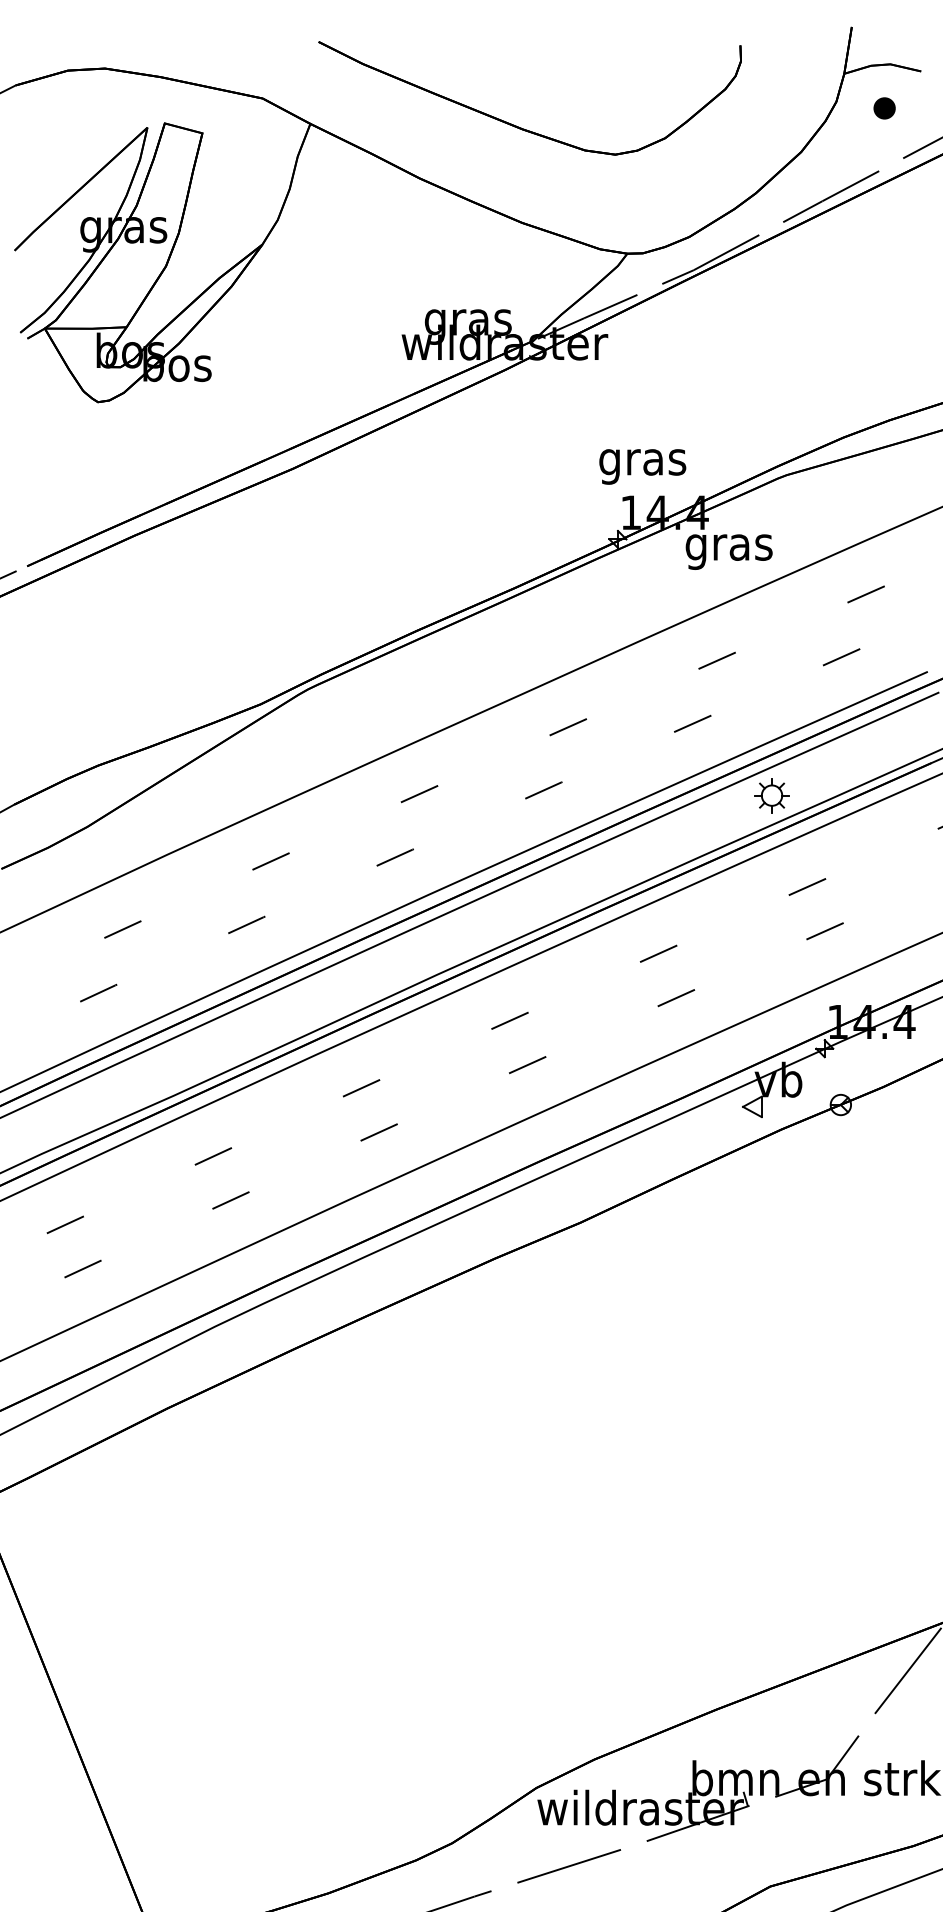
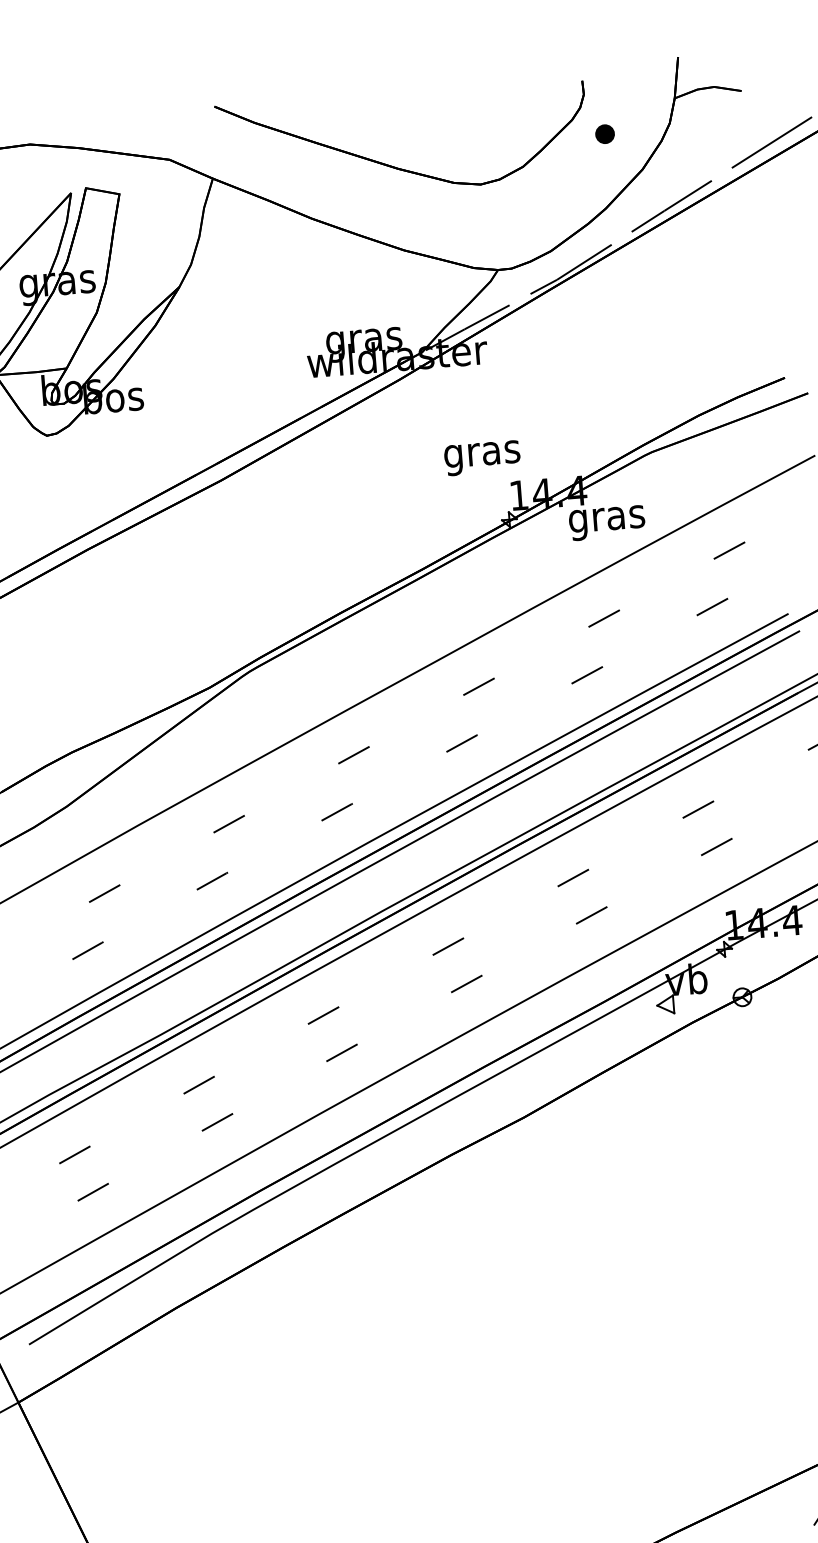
part: (884, 108) -> (604, 134), moved
text: (642, 466) -> (482, 457), moved
part: (771, 795) -> (660, 732), removed

